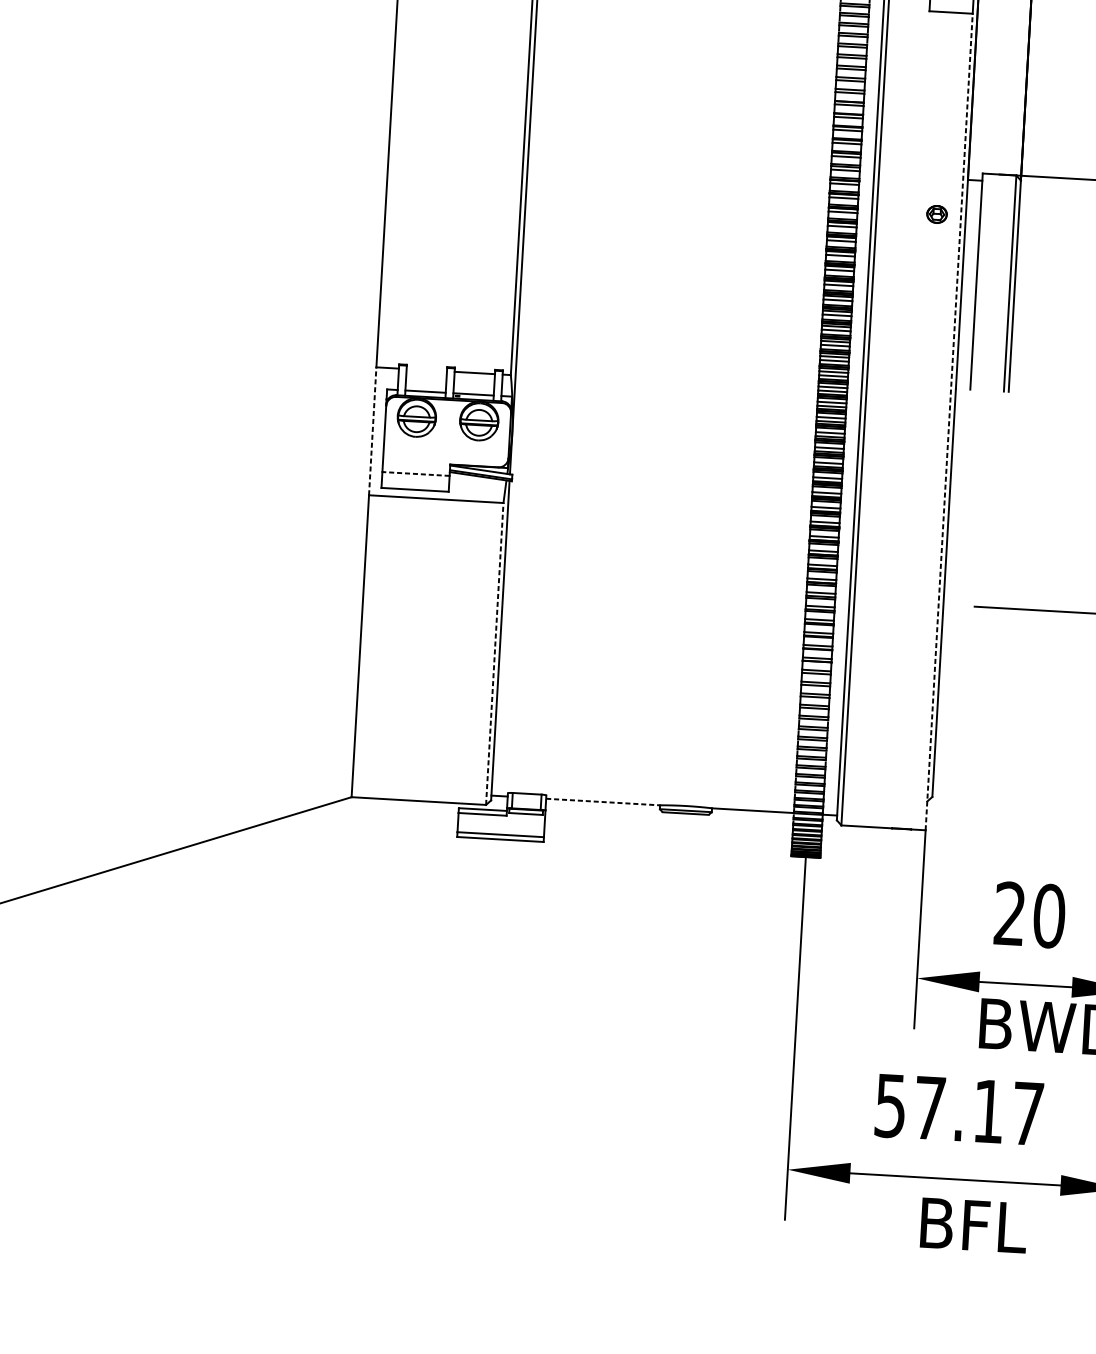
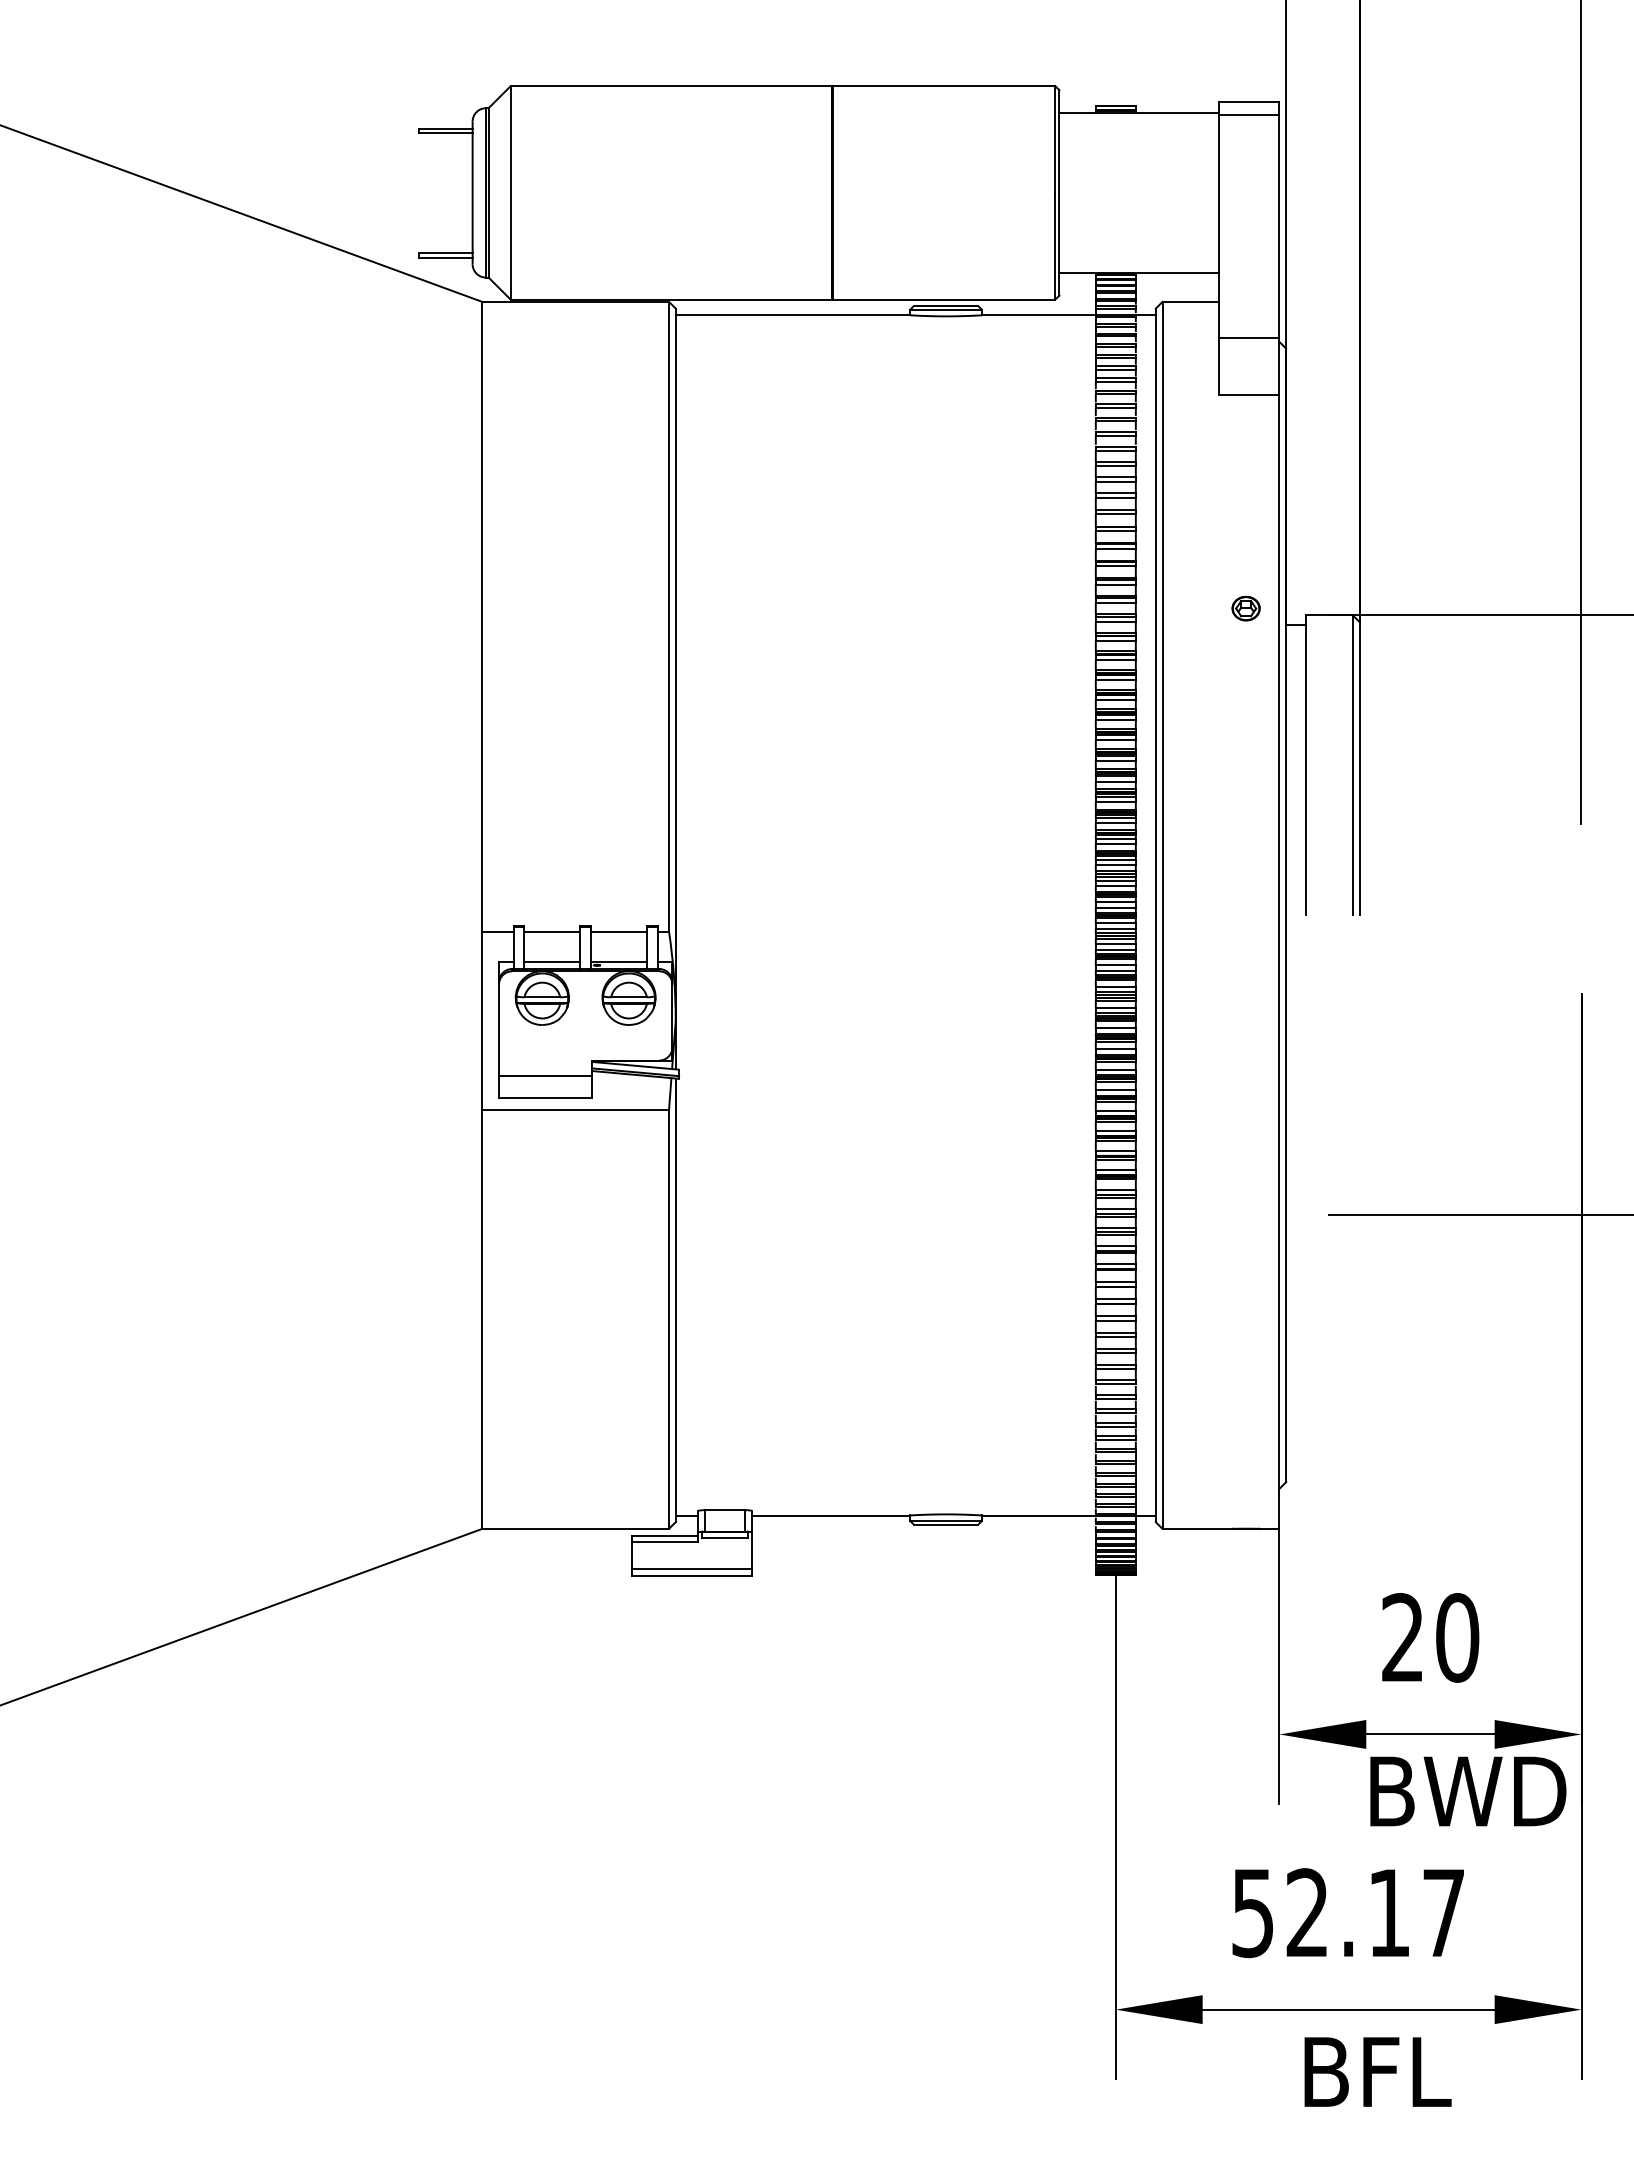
part: (936, 214) -> (1245, 608), moved
line: (426, 369) -> (552, 931), added
line: (949, 421) -> (1279, 961), dashed -> solid
line: (372, 431) -> (482, 1020), dashed -> solid
line: (415, 474) -> (545, 1076), dashed -> solid
line: (495, 654) -> (669, 1319), dashed -> solid
line: (603, 802) -> (831, 1515), dashed -> solid
text: (929, 1107) -> (1306, 1912), 57.17 -> 52.17

